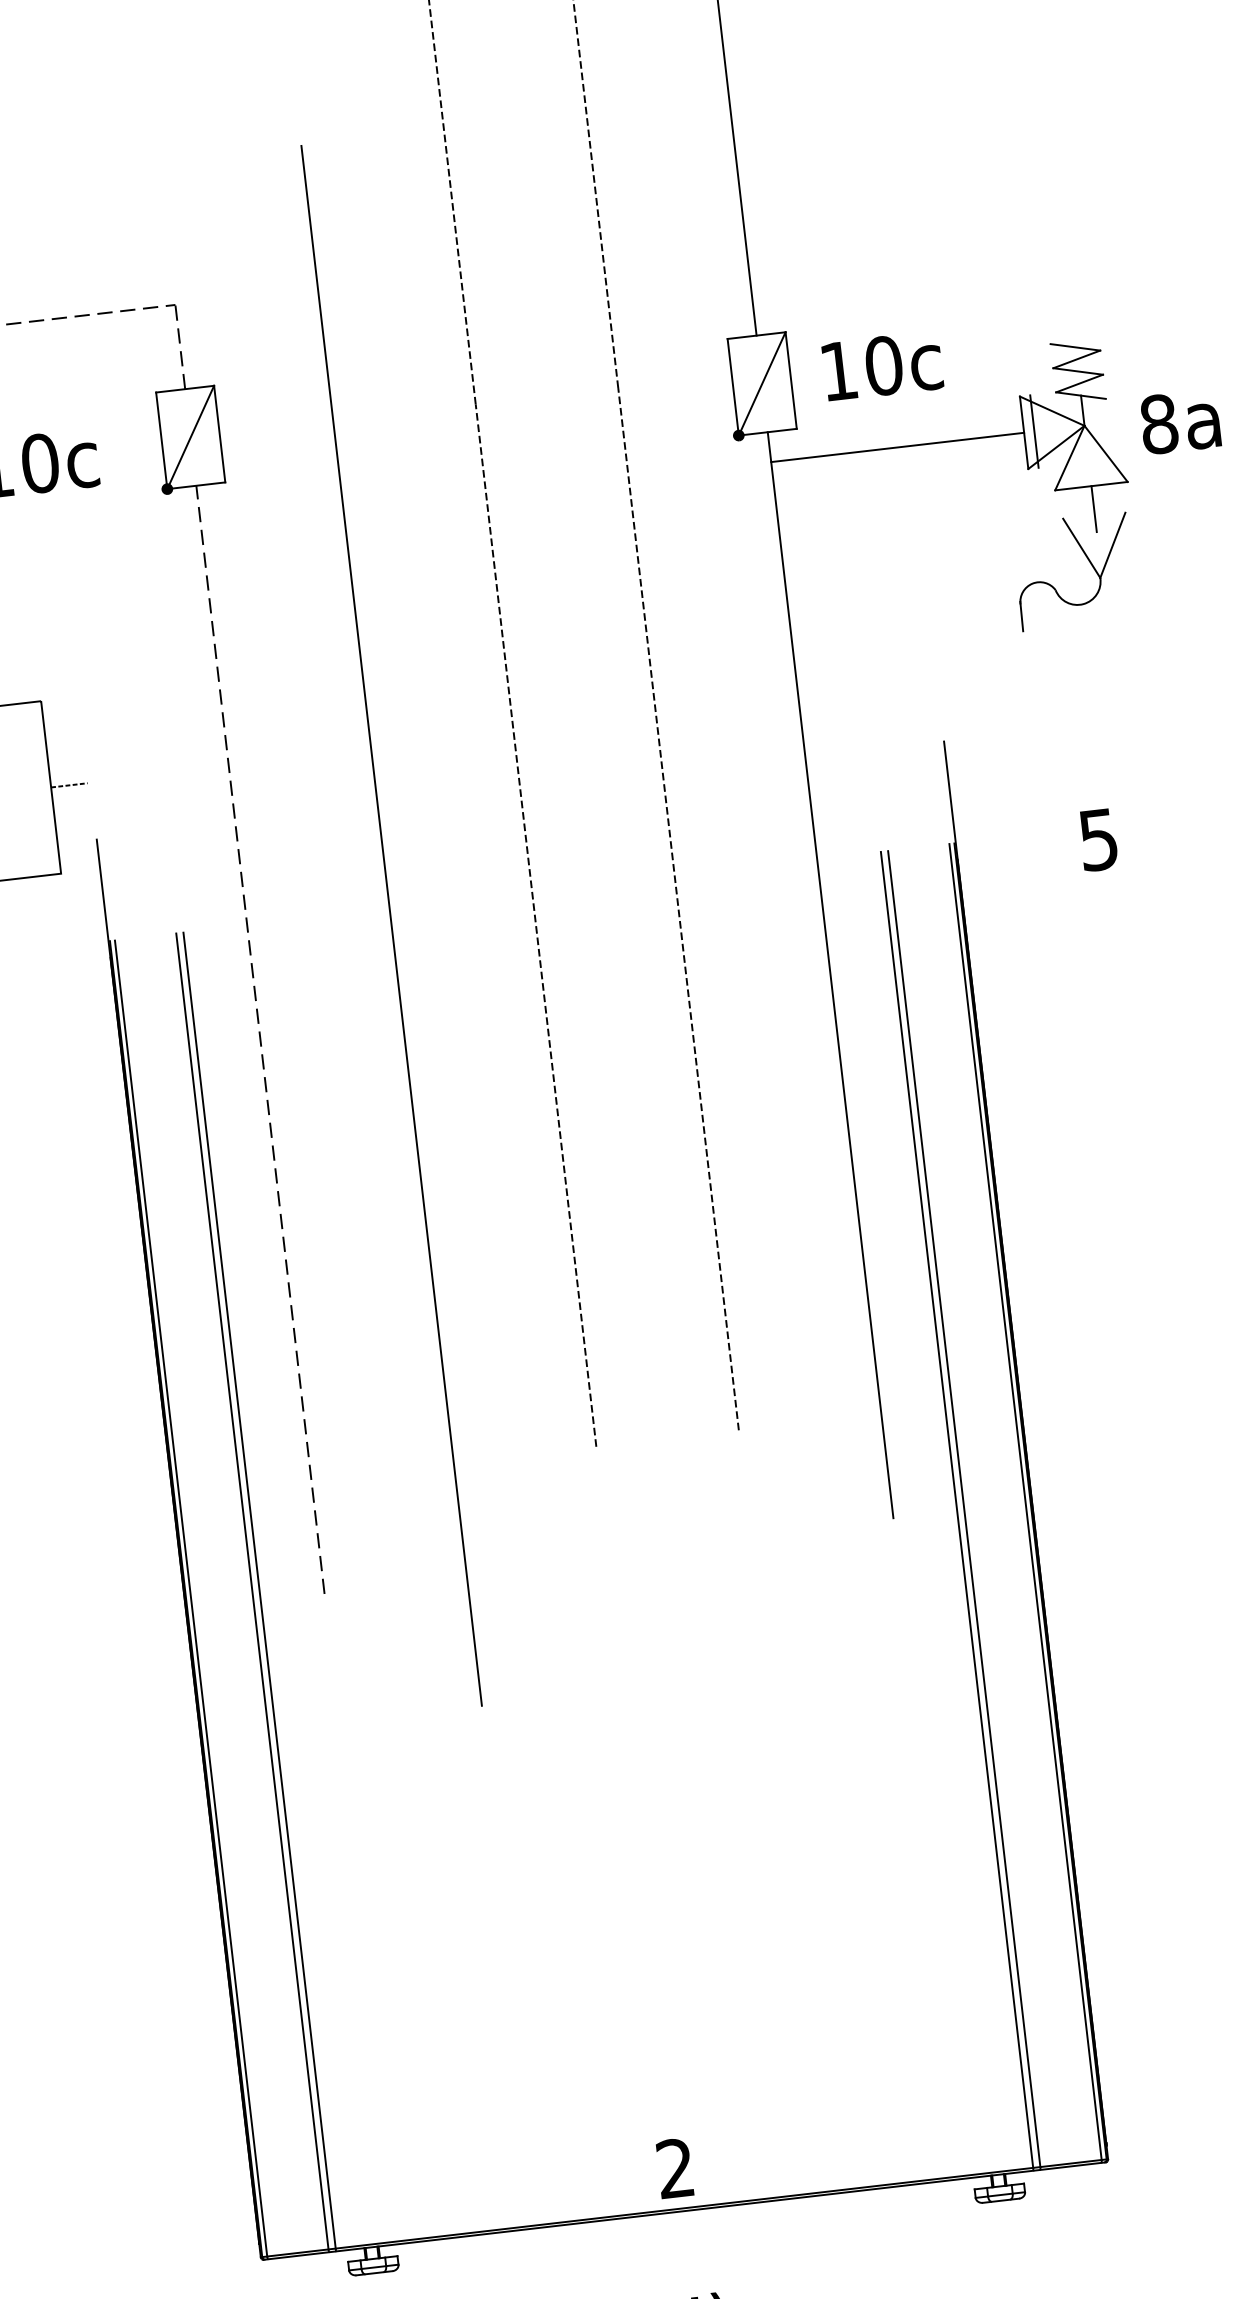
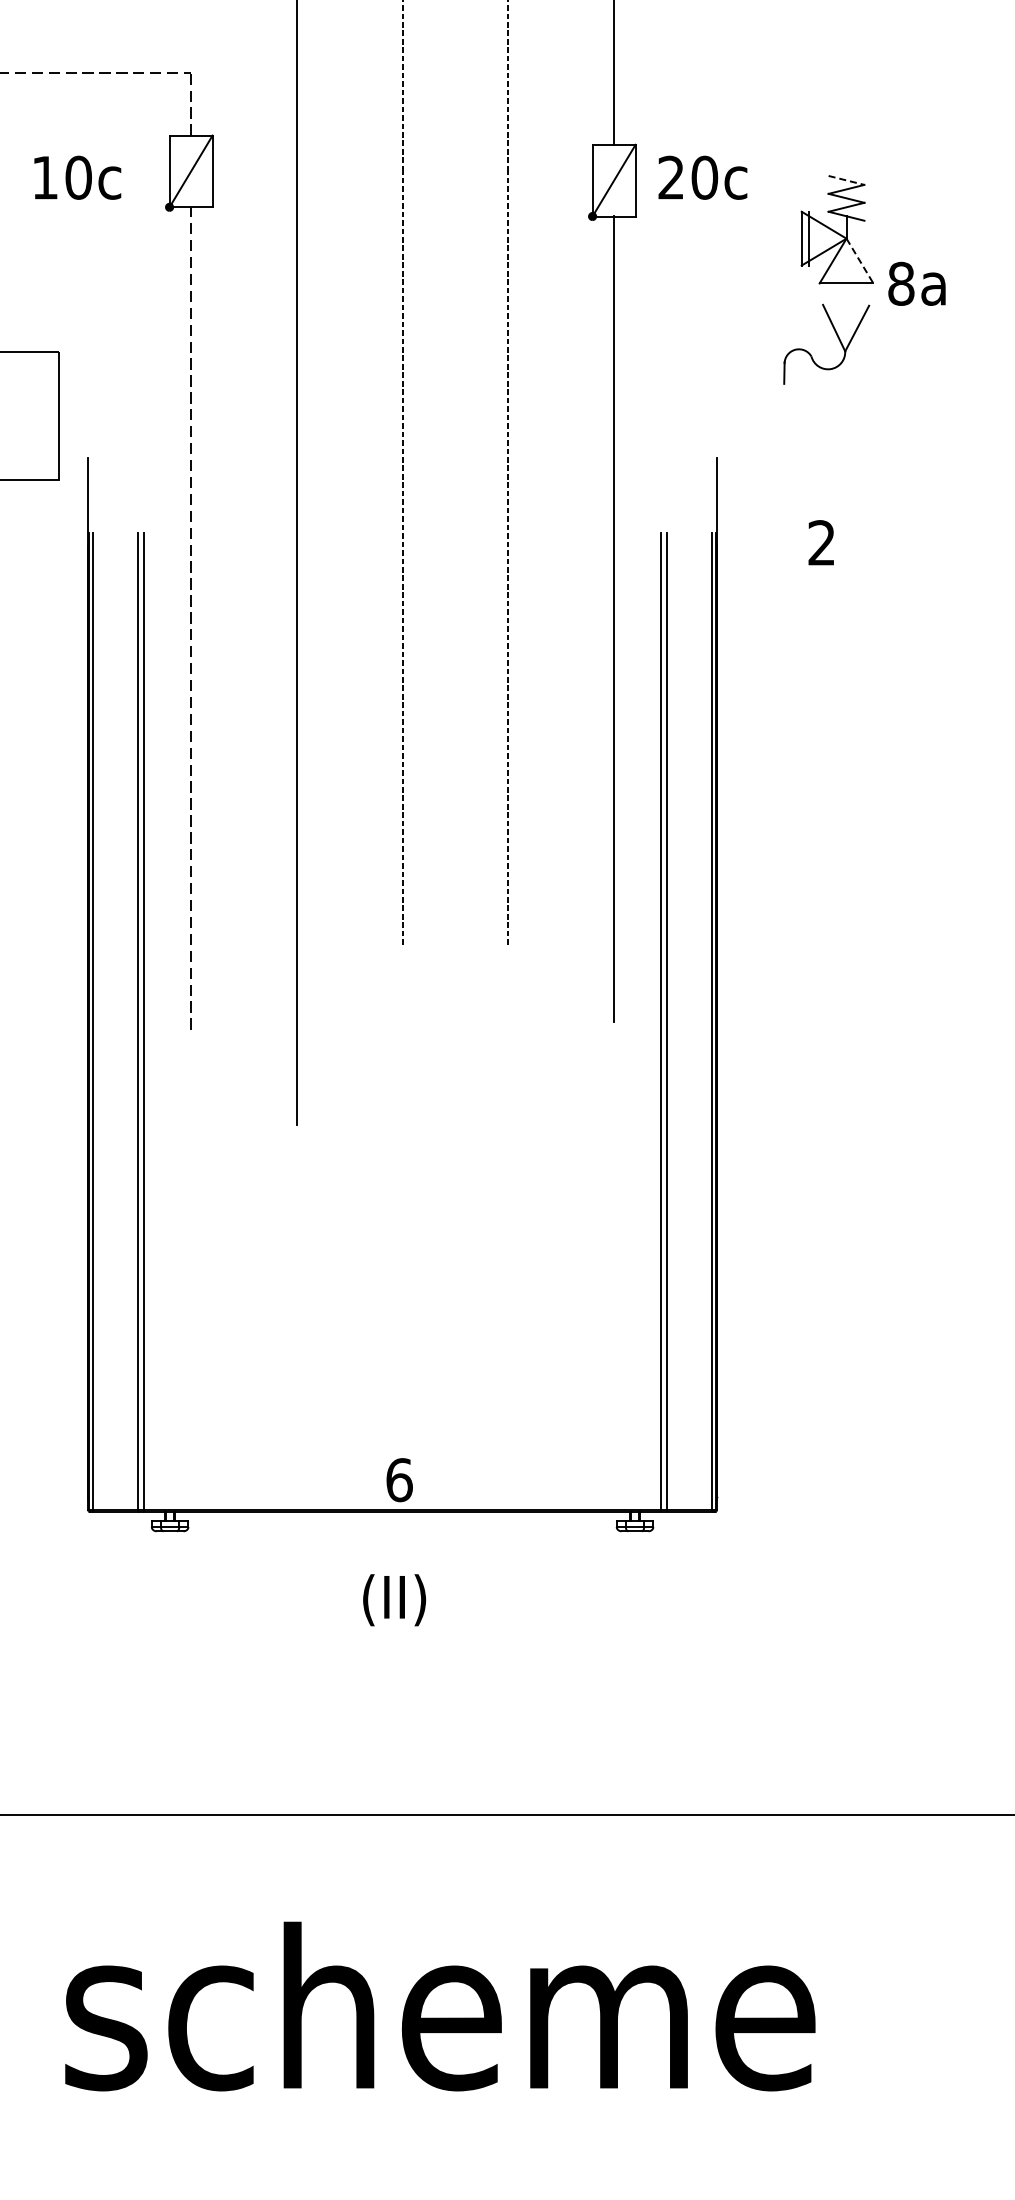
line: (1076, 347) -> (847, 180), solid -> dashed
text: (837, 370) -> (670, 177), 10c -> 20c
text: (1179, 421) -> (916, 283), moved
line: (897, 447) -> (707, 238), removed
line: (1106, 454) -> (860, 261), solid -> dashed
line: (1094, 509) -> (846, 300), removed
line: (68, 784) -> (72, 415), removed
text: (1098, 839) -> (821, 542), 5 -> 2
text: (675, 2169) -> (399, 1480), 2 -> 6

